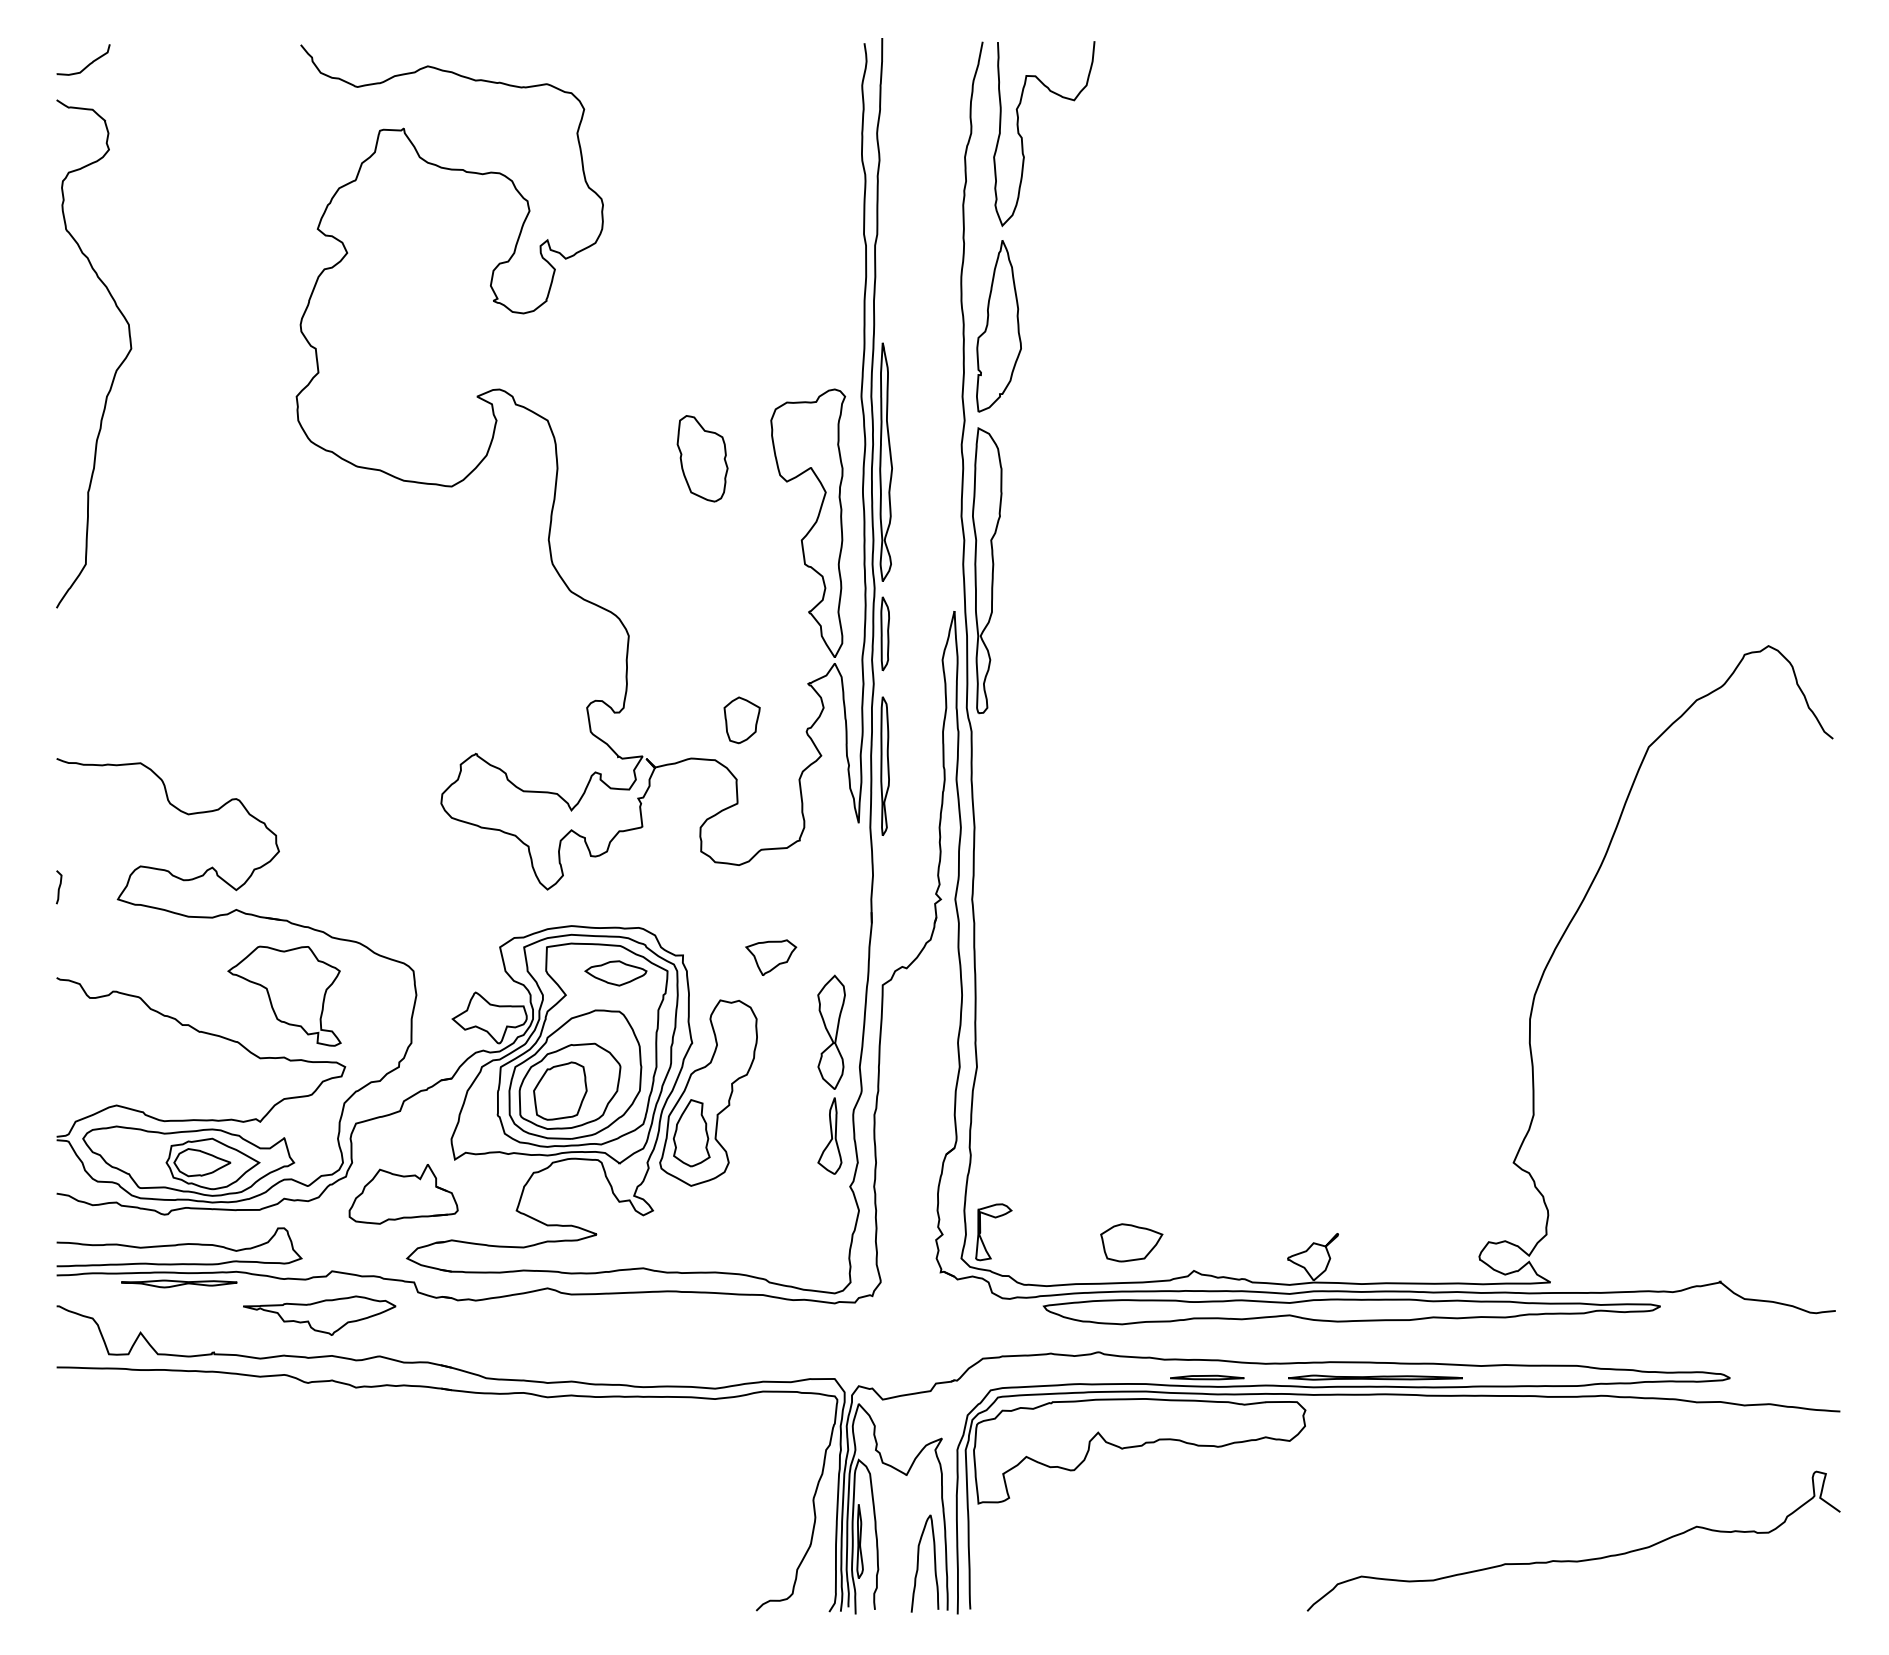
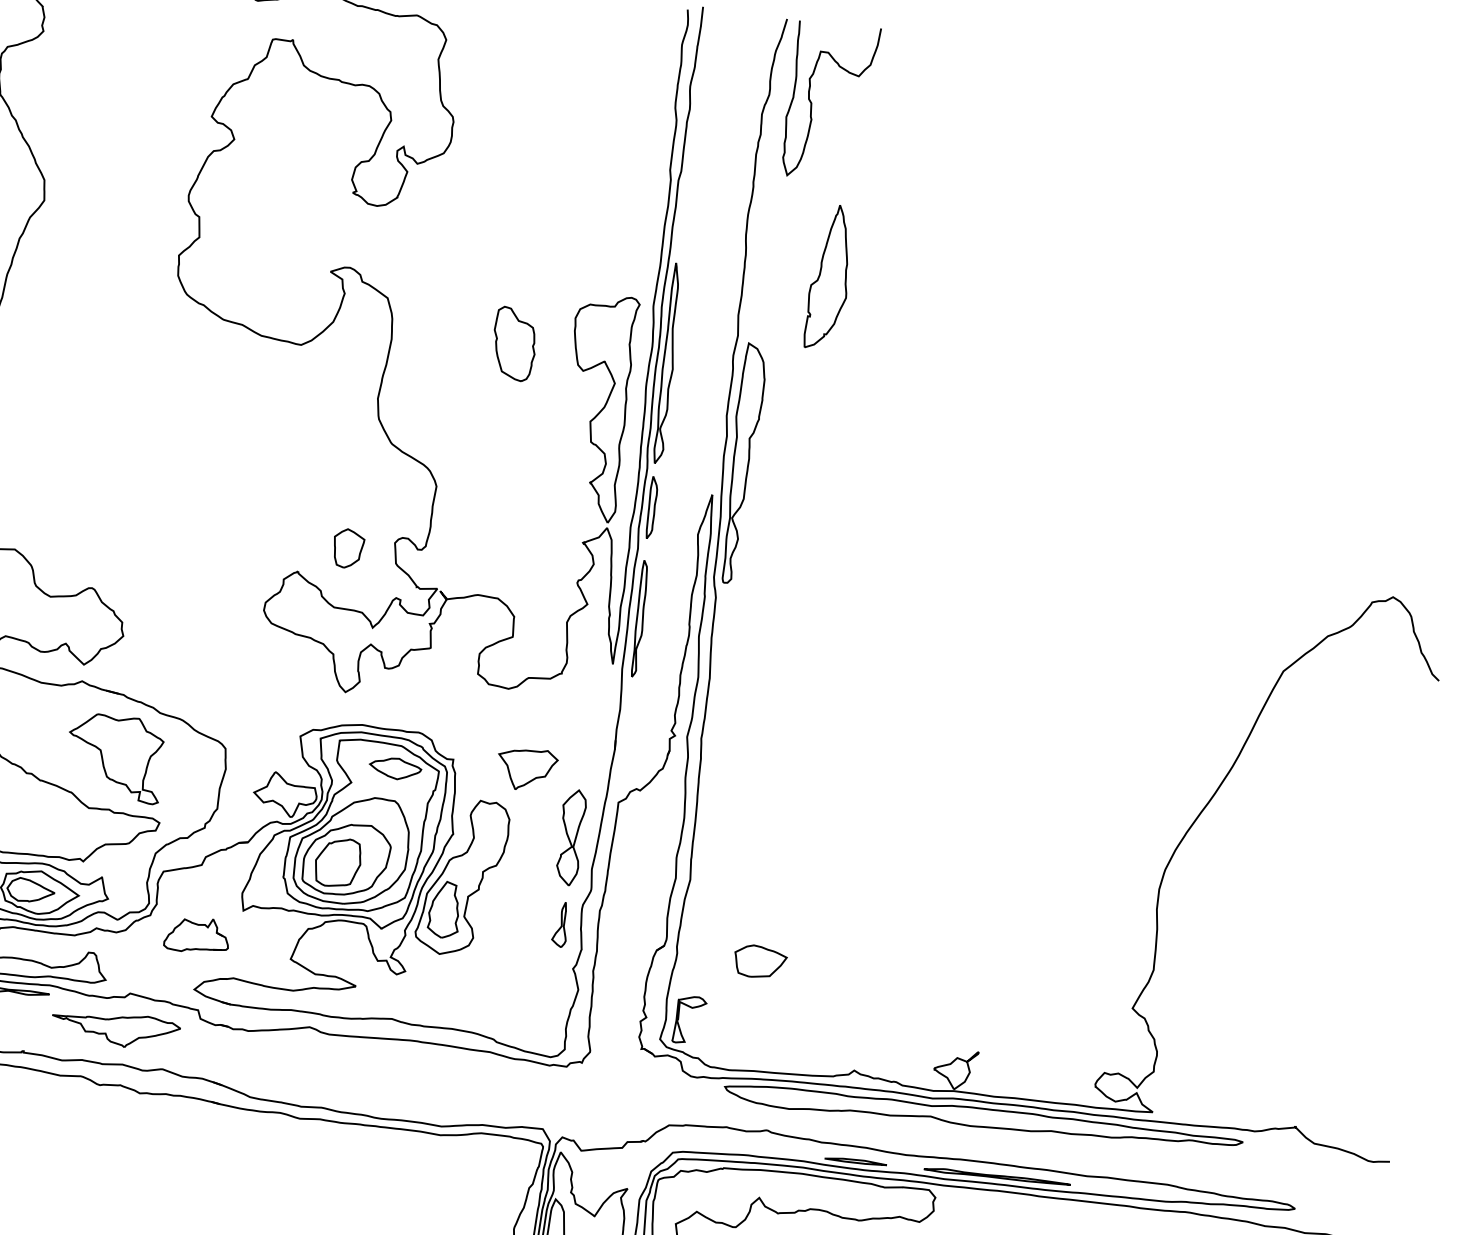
part: (998, 326) -> (829, 277), moved
part: (741, 720) -> (348, 548), moved
part: (771, 957) -> (527, 769), size x1.4
part: (829, 1135) -> (560, 924), size x0.7
part: (403, 1194) -> (197, 935), size x0.7
part: (1131, 1242) -> (760, 961), moved

